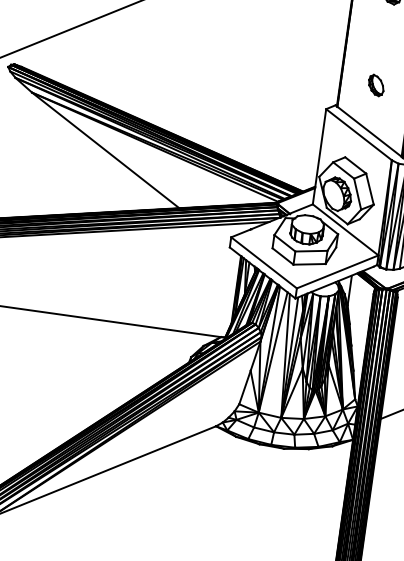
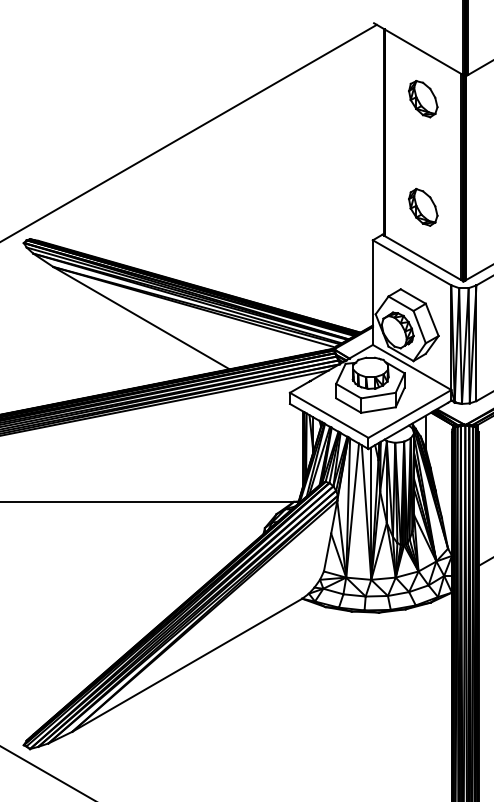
part: (376, 84) -> (423, 206), size x1.67

